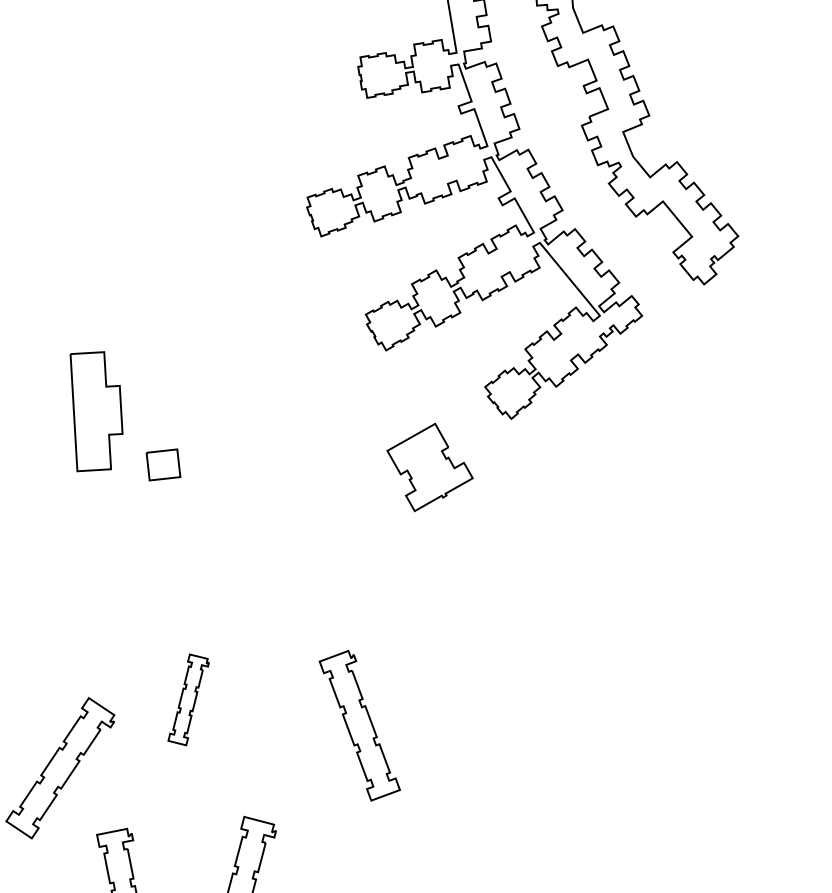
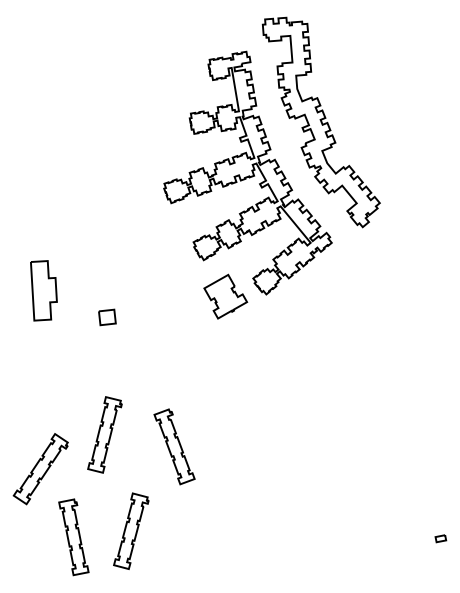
part: (95, 411) -> (43, 290), moved
part: (163, 465) -> (107, 317), moved
part: (429, 467) -> (225, 296), moved
part: (187, 698) -> (104, 434), size x1.67
part: (359, 724) -> (174, 446), moved

